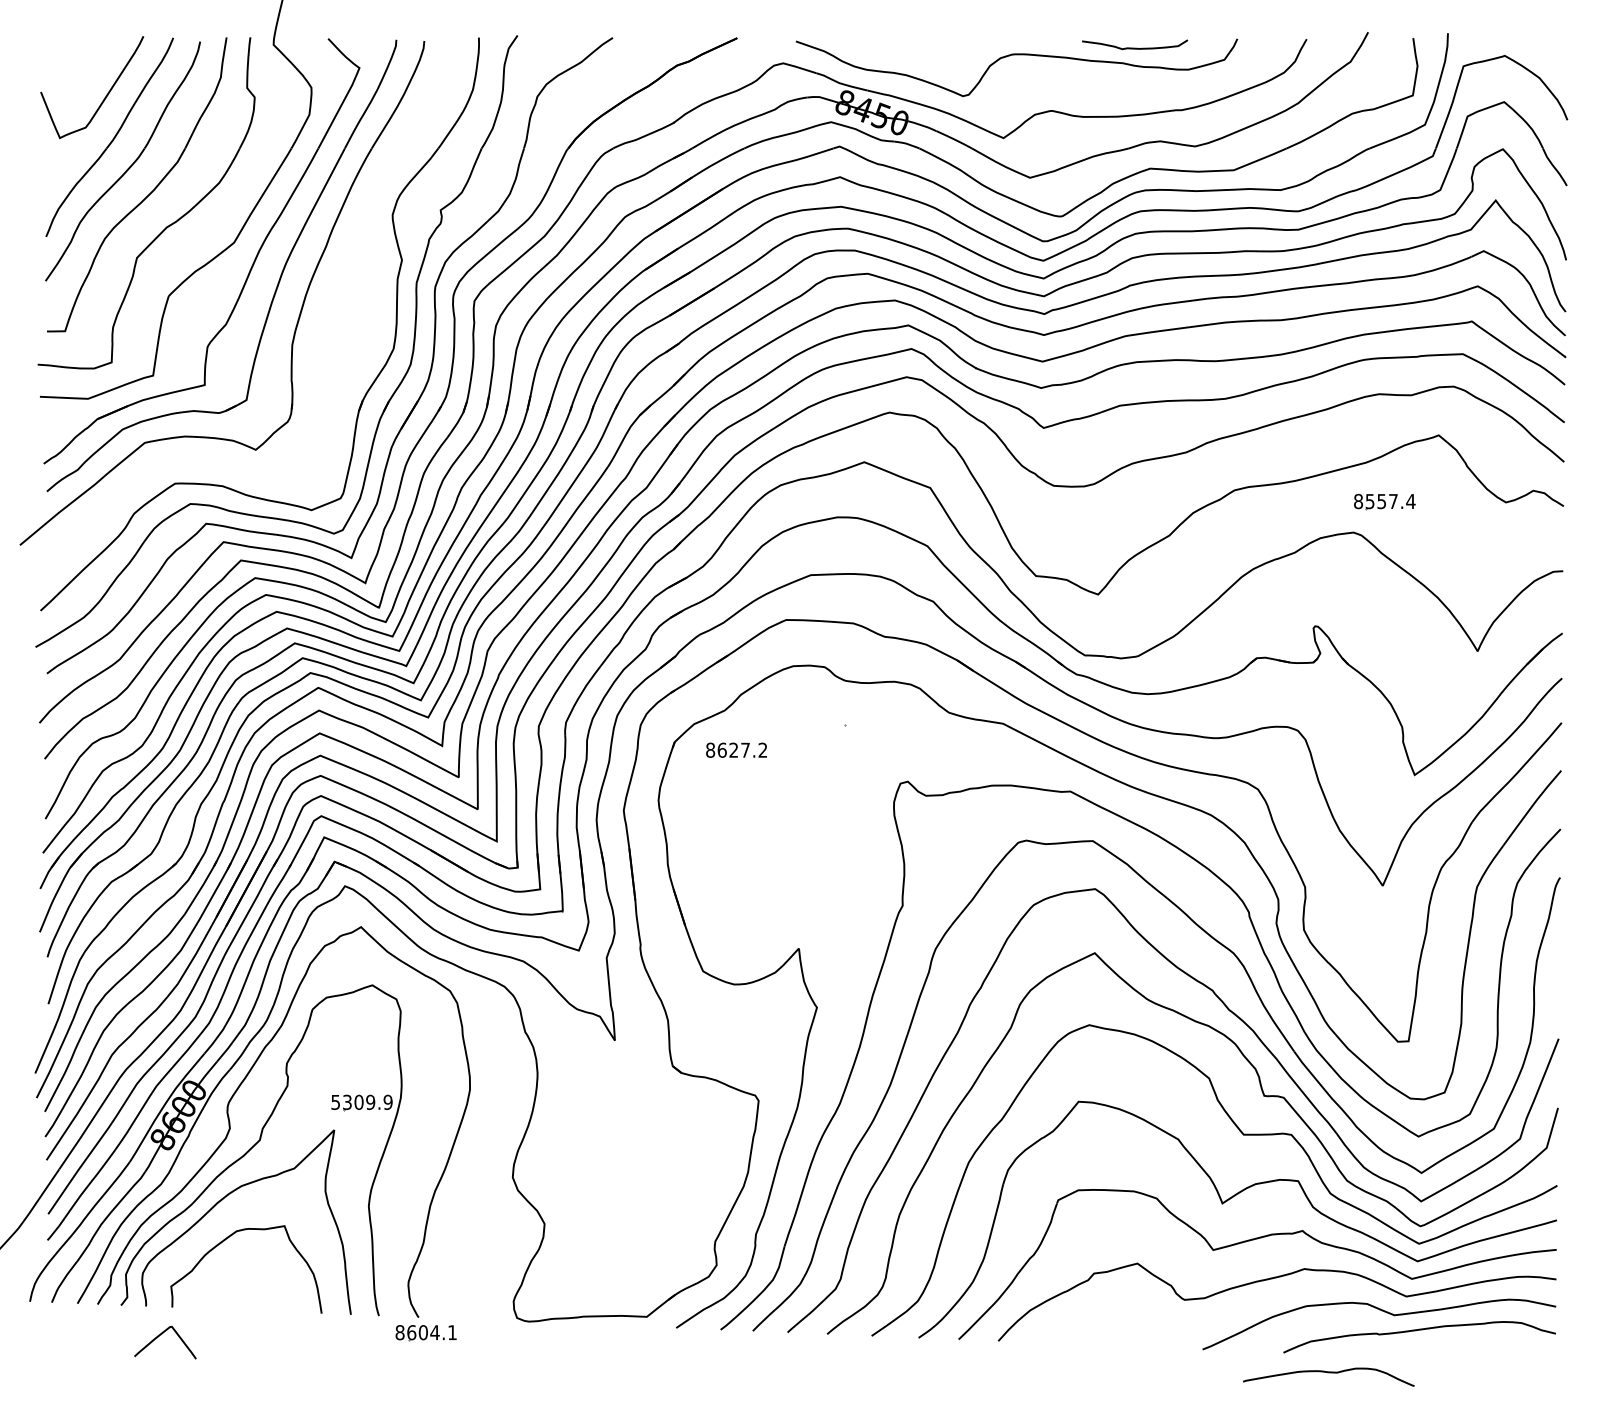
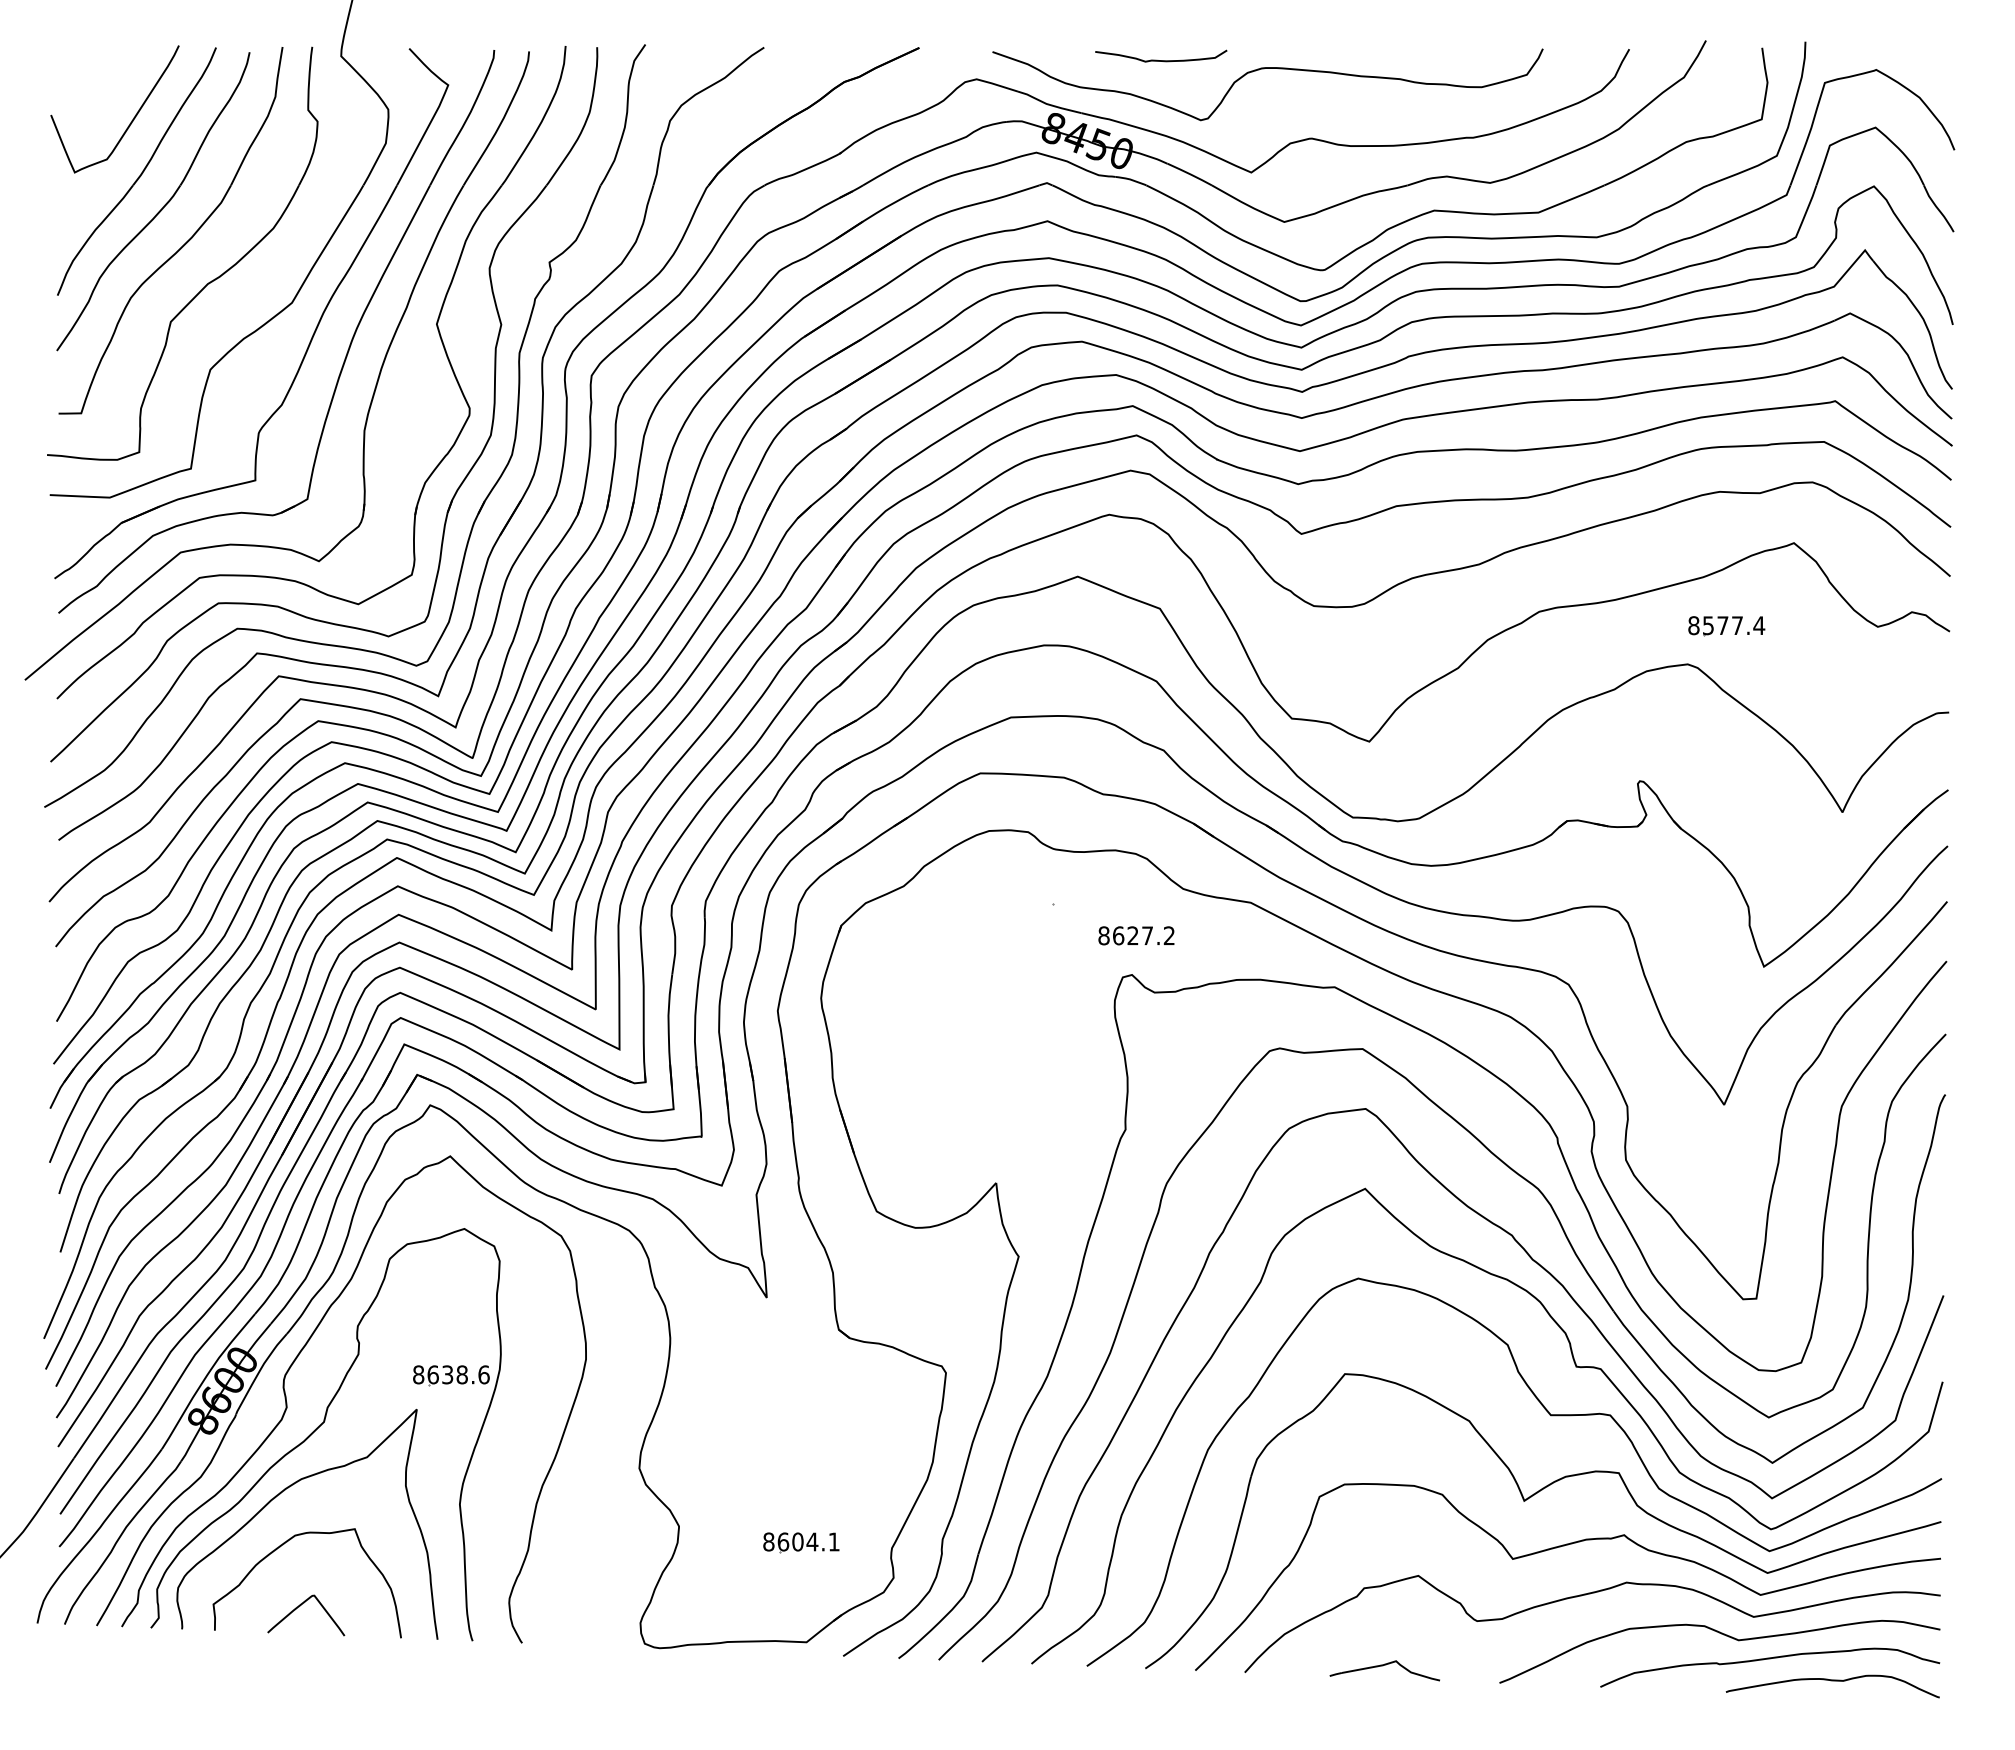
curve: (1135, 48) -> (1161, 60), moved
part: (352, 270) -> (439, 337), added
text: (1381, 501) -> (1722, 625), 8557.4 -> 8577.4
text: (736, 750) -> (1136, 935), moved
text: (362, 1102) -> (451, 1374), 5309.9 -> 8638.6
part: (426, 1333) -> (801, 1542), moved
curve: (159, 1336) -> (299, 1607), moved
part: (1110, 1339) -> (1384, 1670), added
curve: (1328, 1373) -> (1832, 1681), moved

